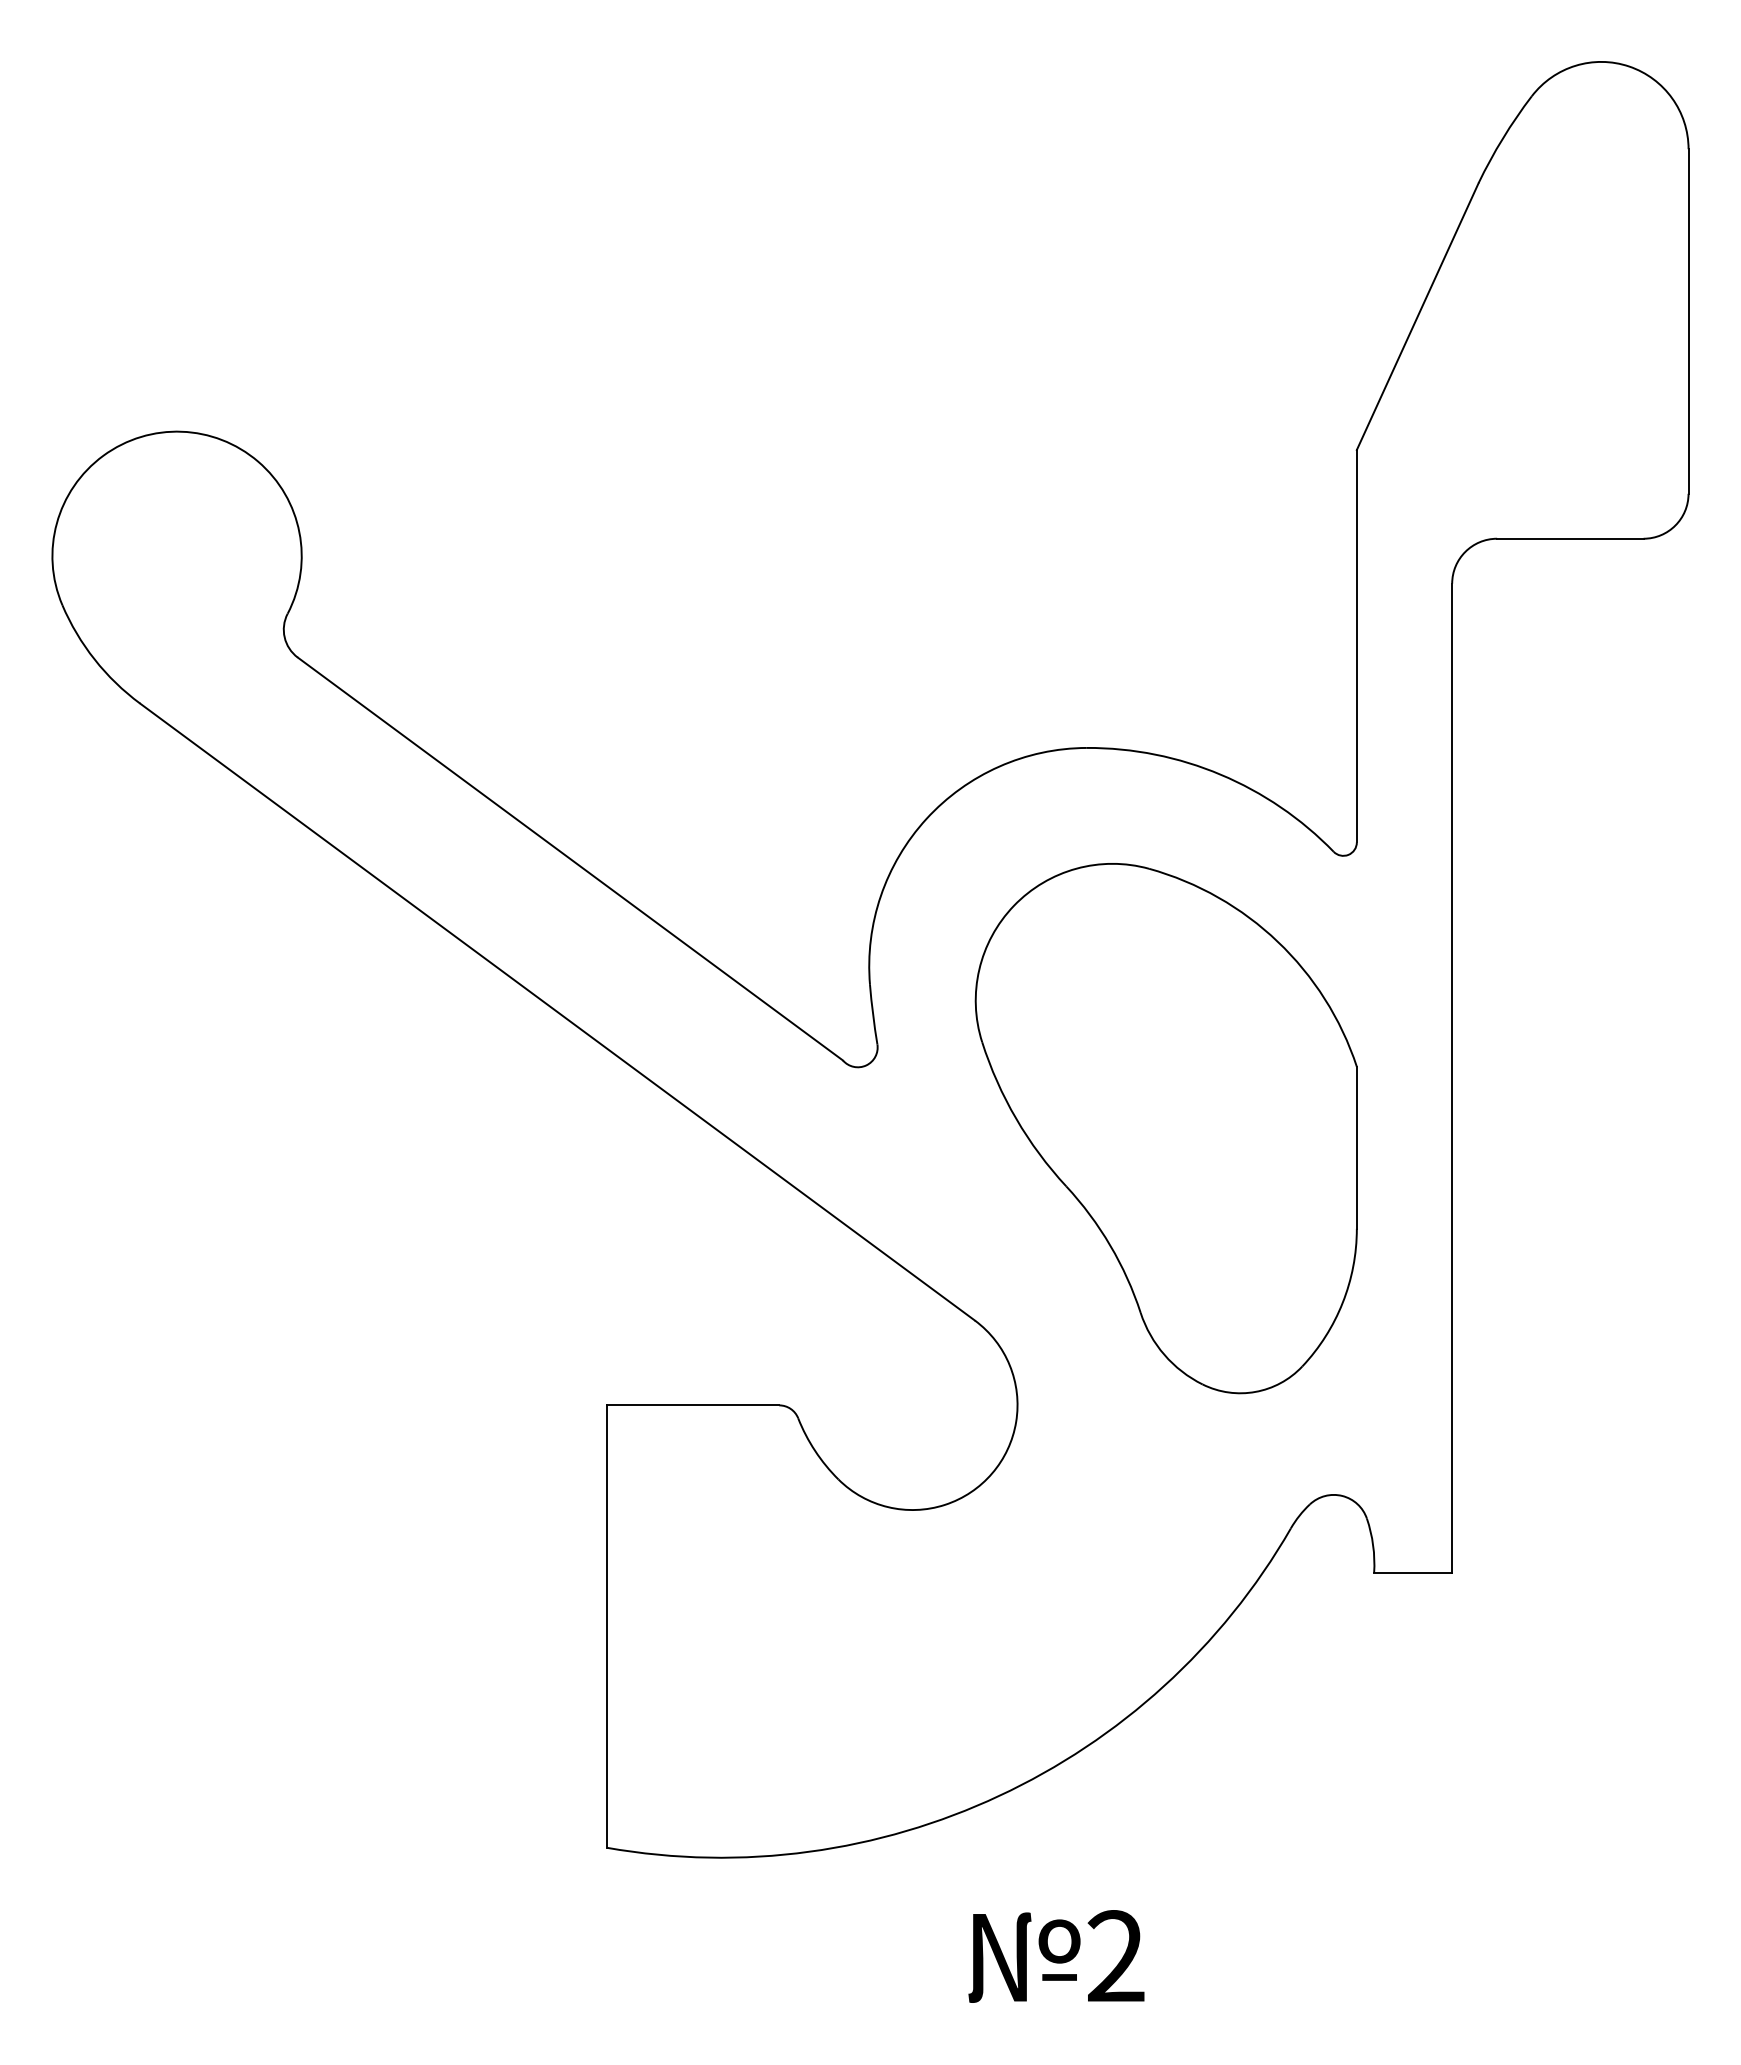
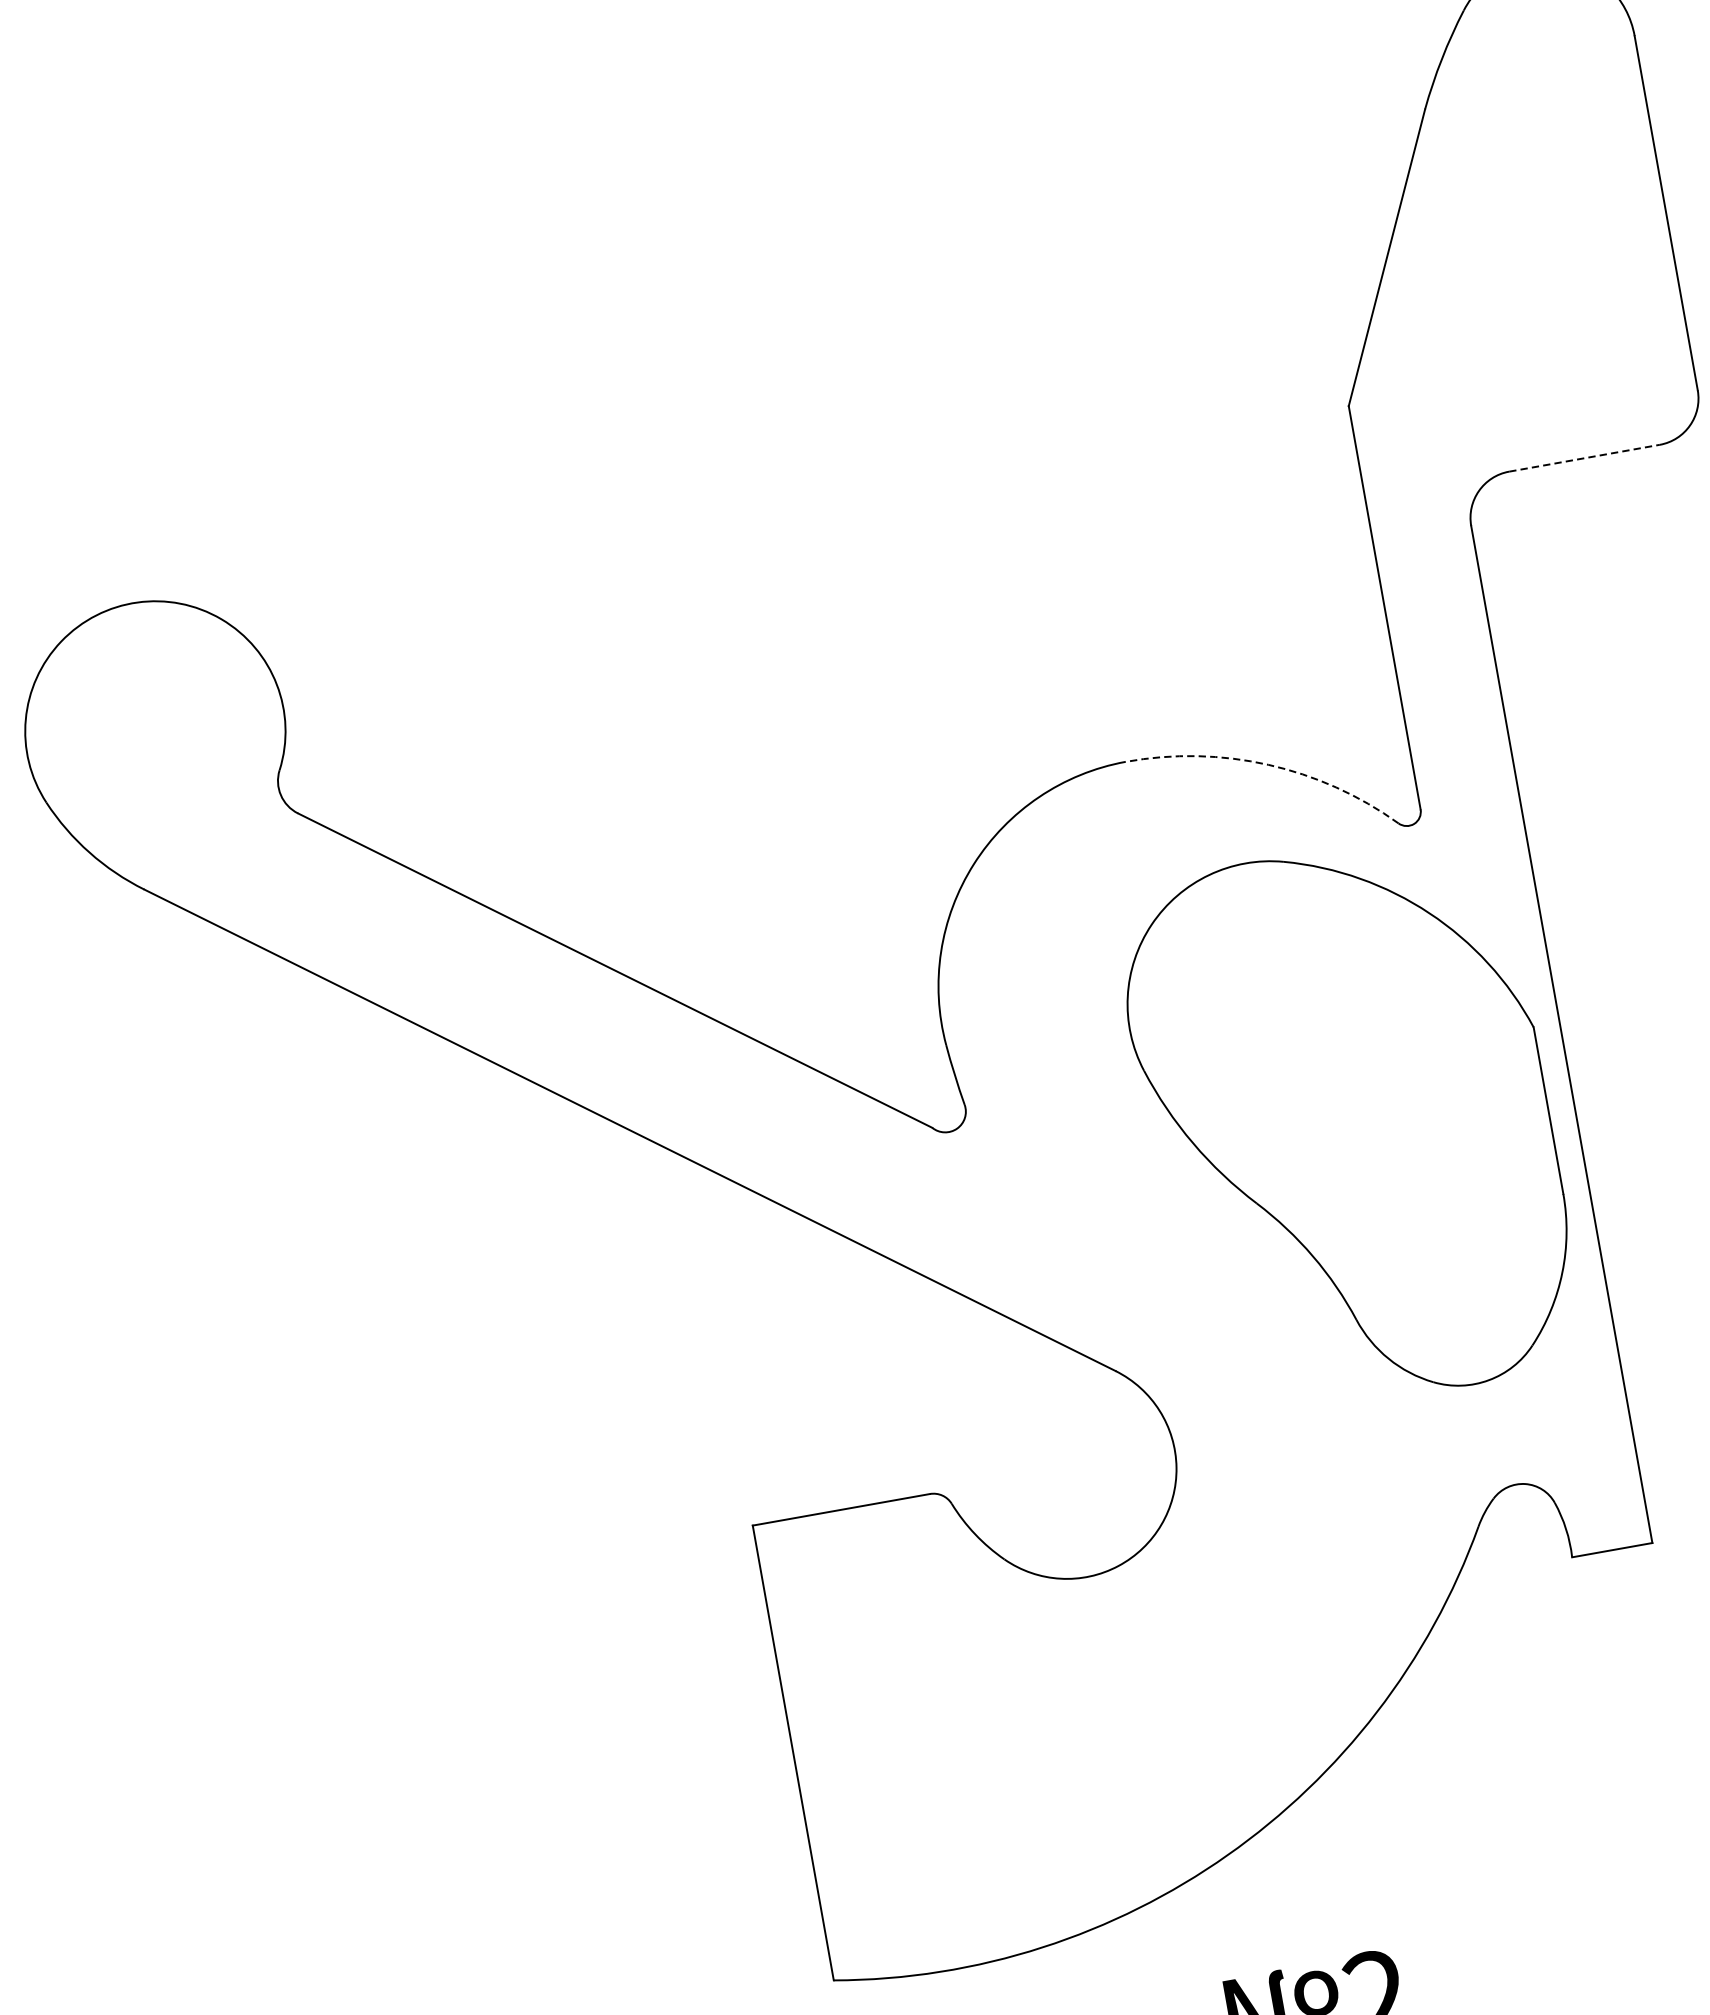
line: (1570, 538) -> (1584, 457), solid -> dashed
arc: (1220, 774) -> (1268, 764), solid -> dashed
part: (1165, 1128) -> (1348, 1125), moved

